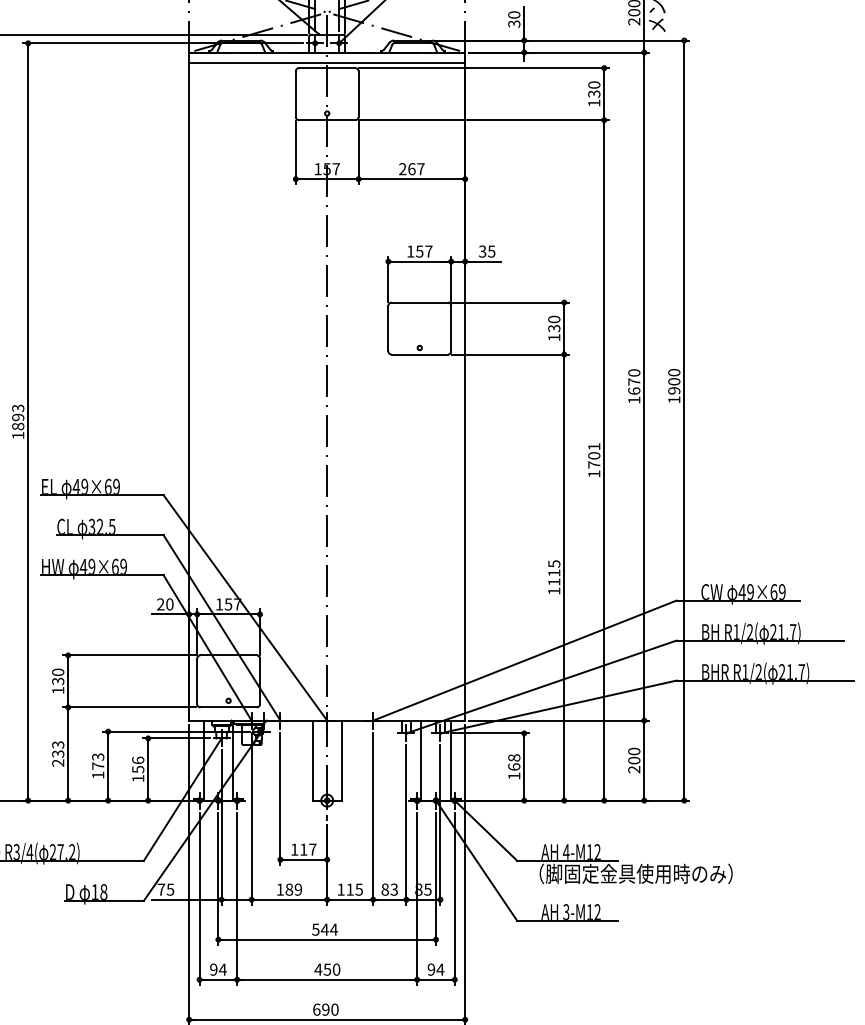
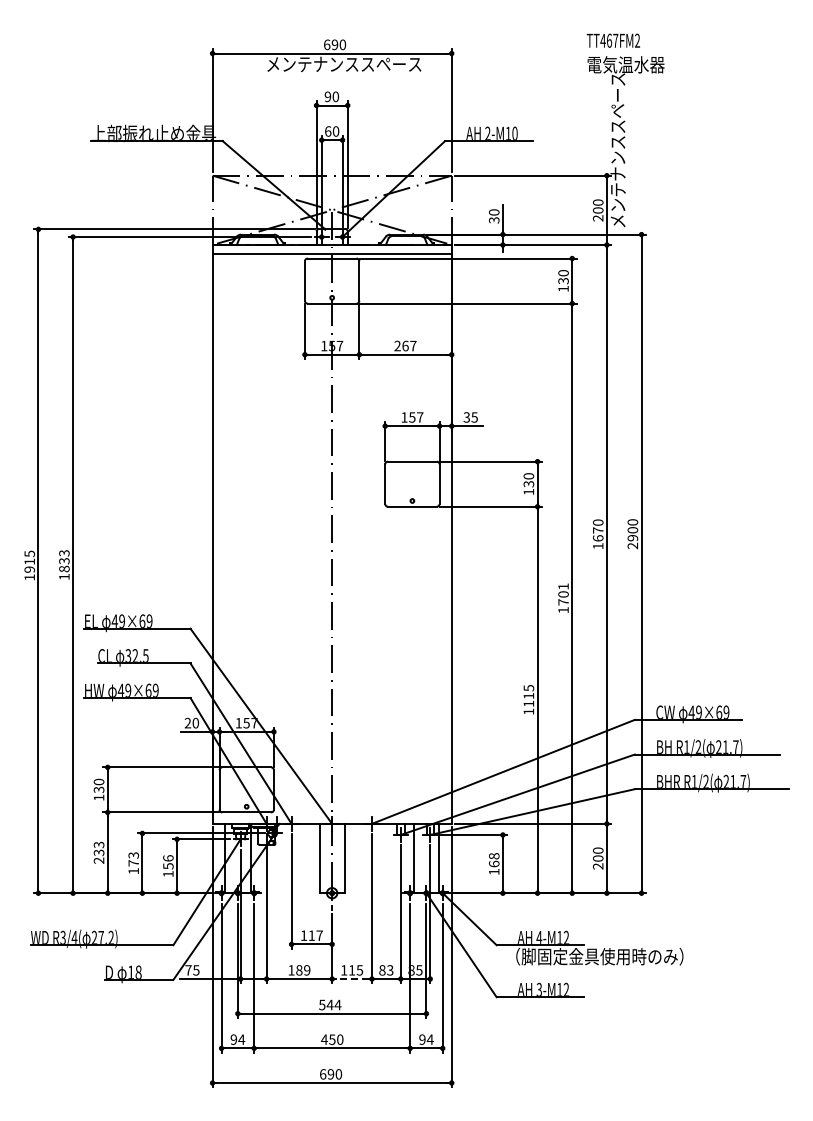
text: (673, 399) -> (632, 545), 1900 -> 2900
text: (18, 417) -> (64, 561), 1893 -> 1833
line: (349, 900) -> (351, 979), solid -> dashed

